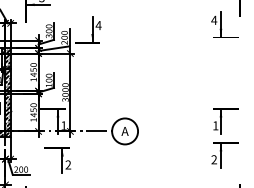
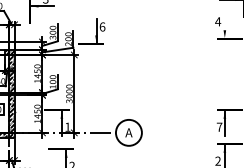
line: (220, 23) -> (224, 24), removed
text: (98, 25) -> (102, 26), 4 -> 6
text: (215, 125) -> (219, 126), 1 -> 7

